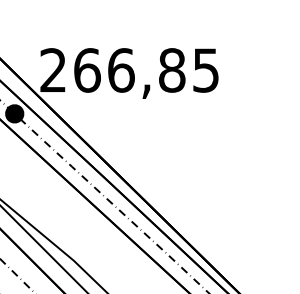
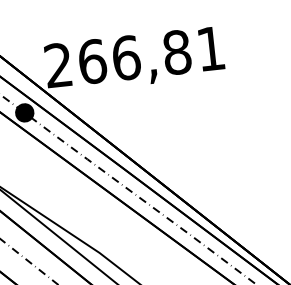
text: (205, 70) -> (210, 48), 266,85 -> 266,81

